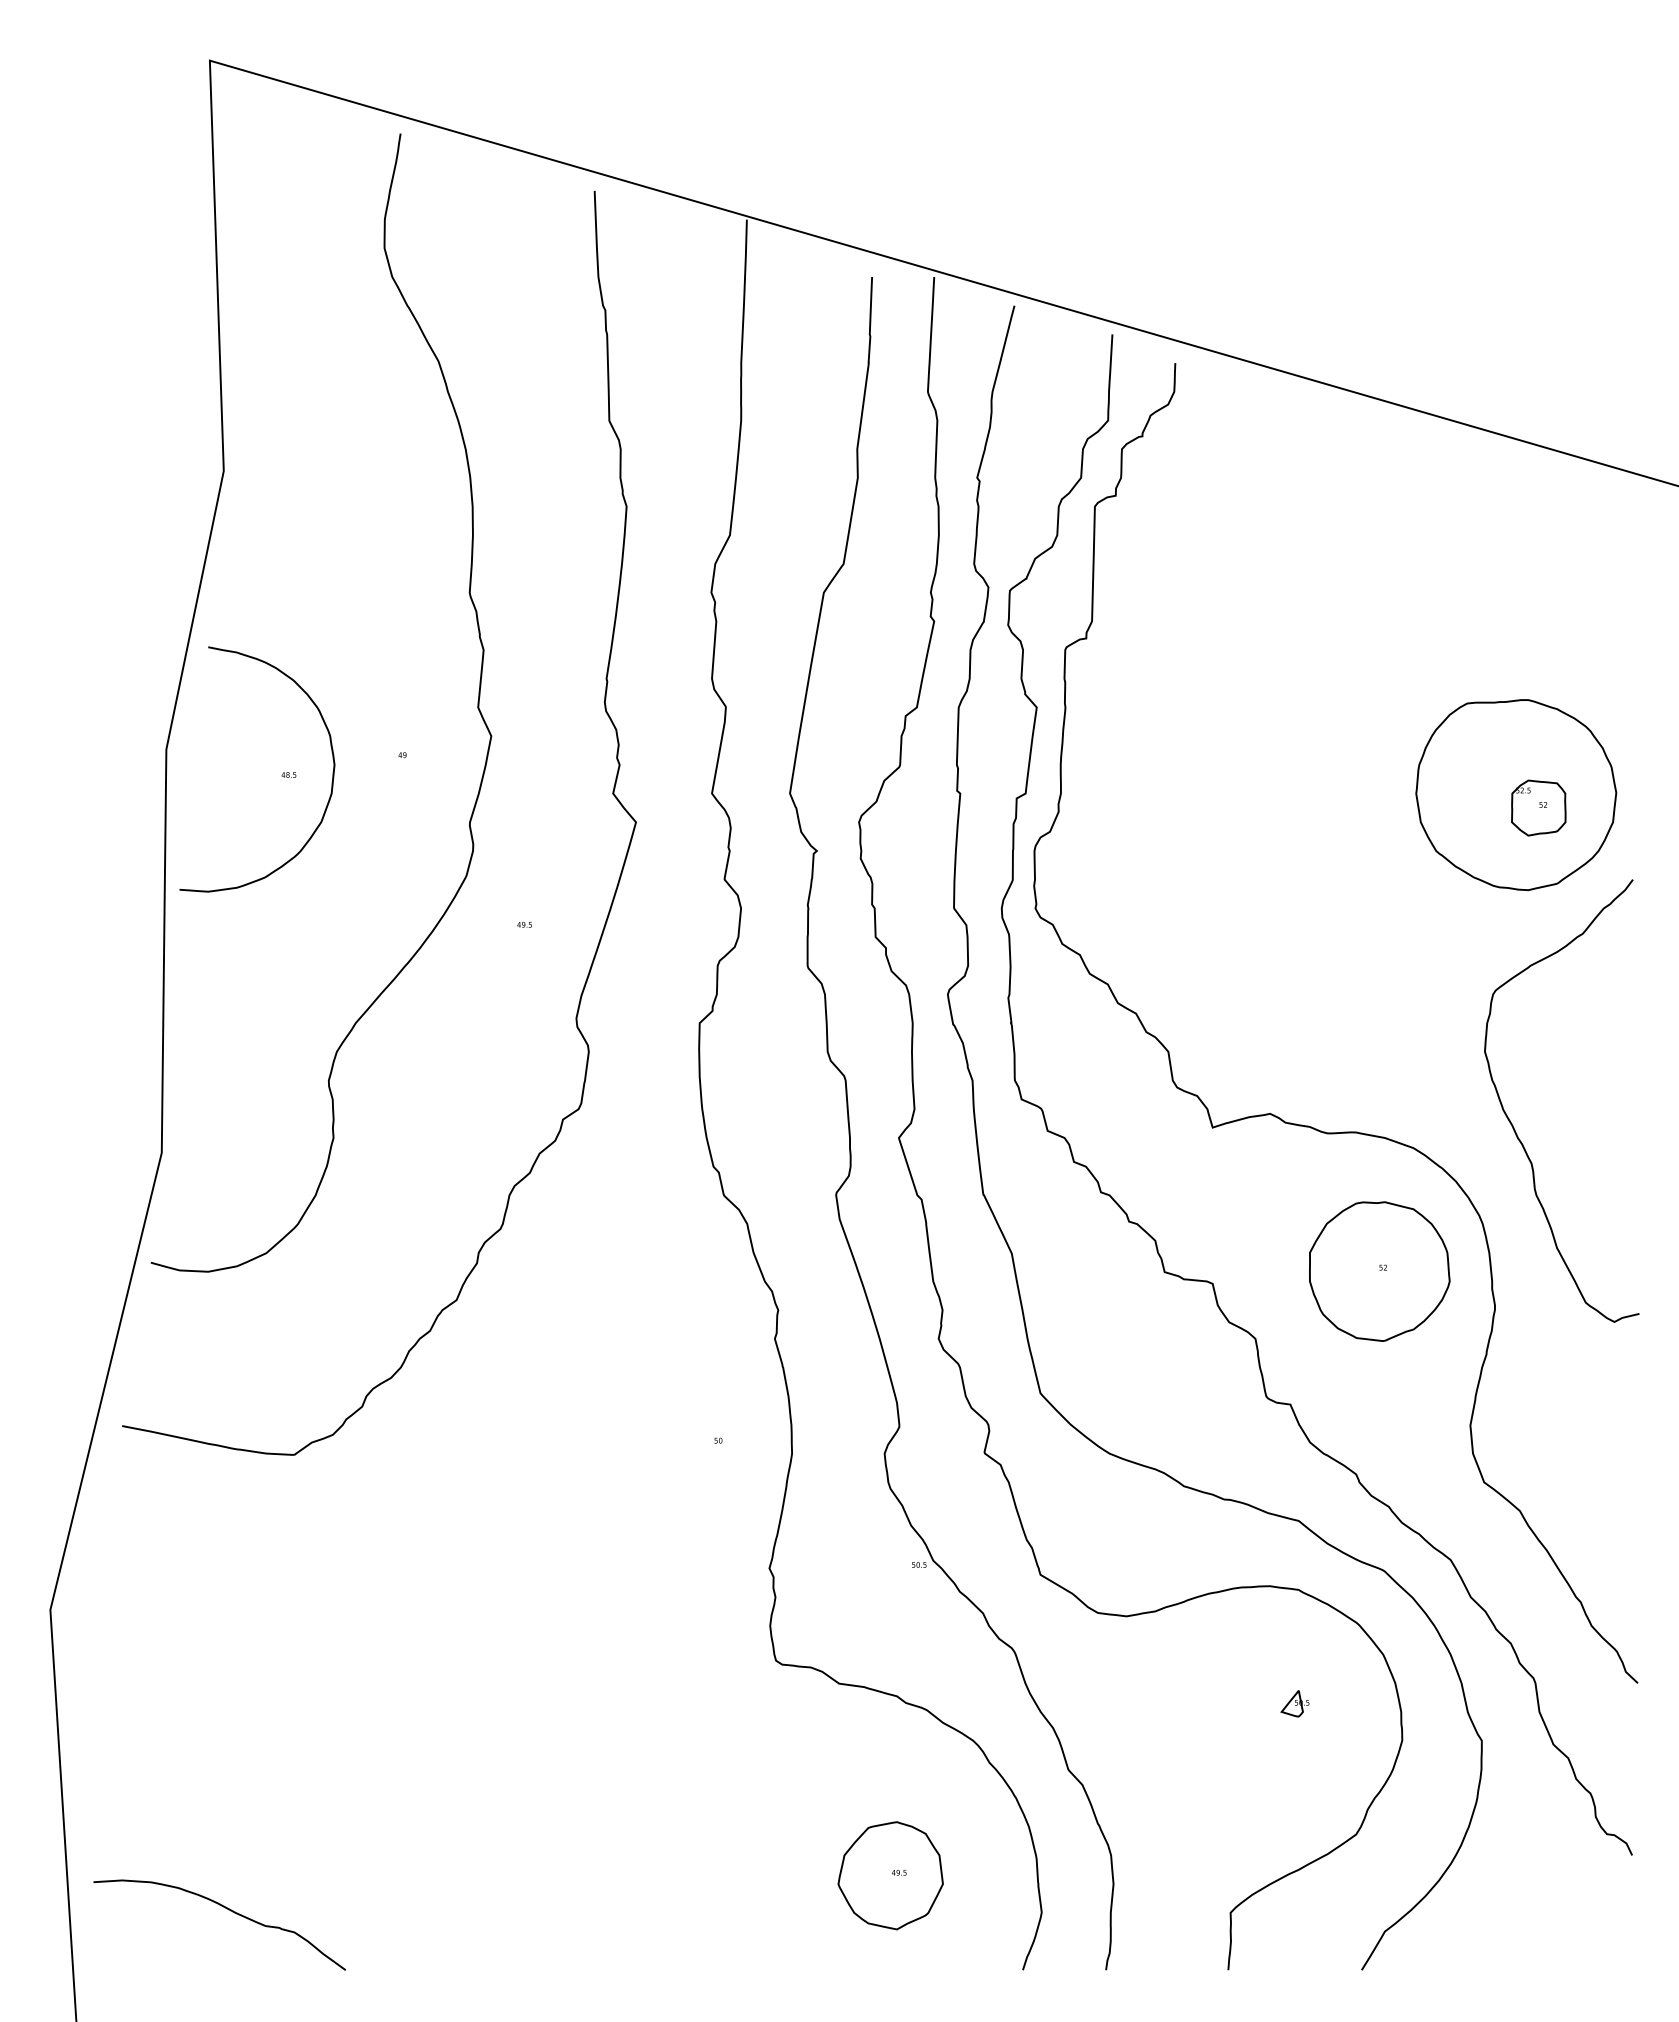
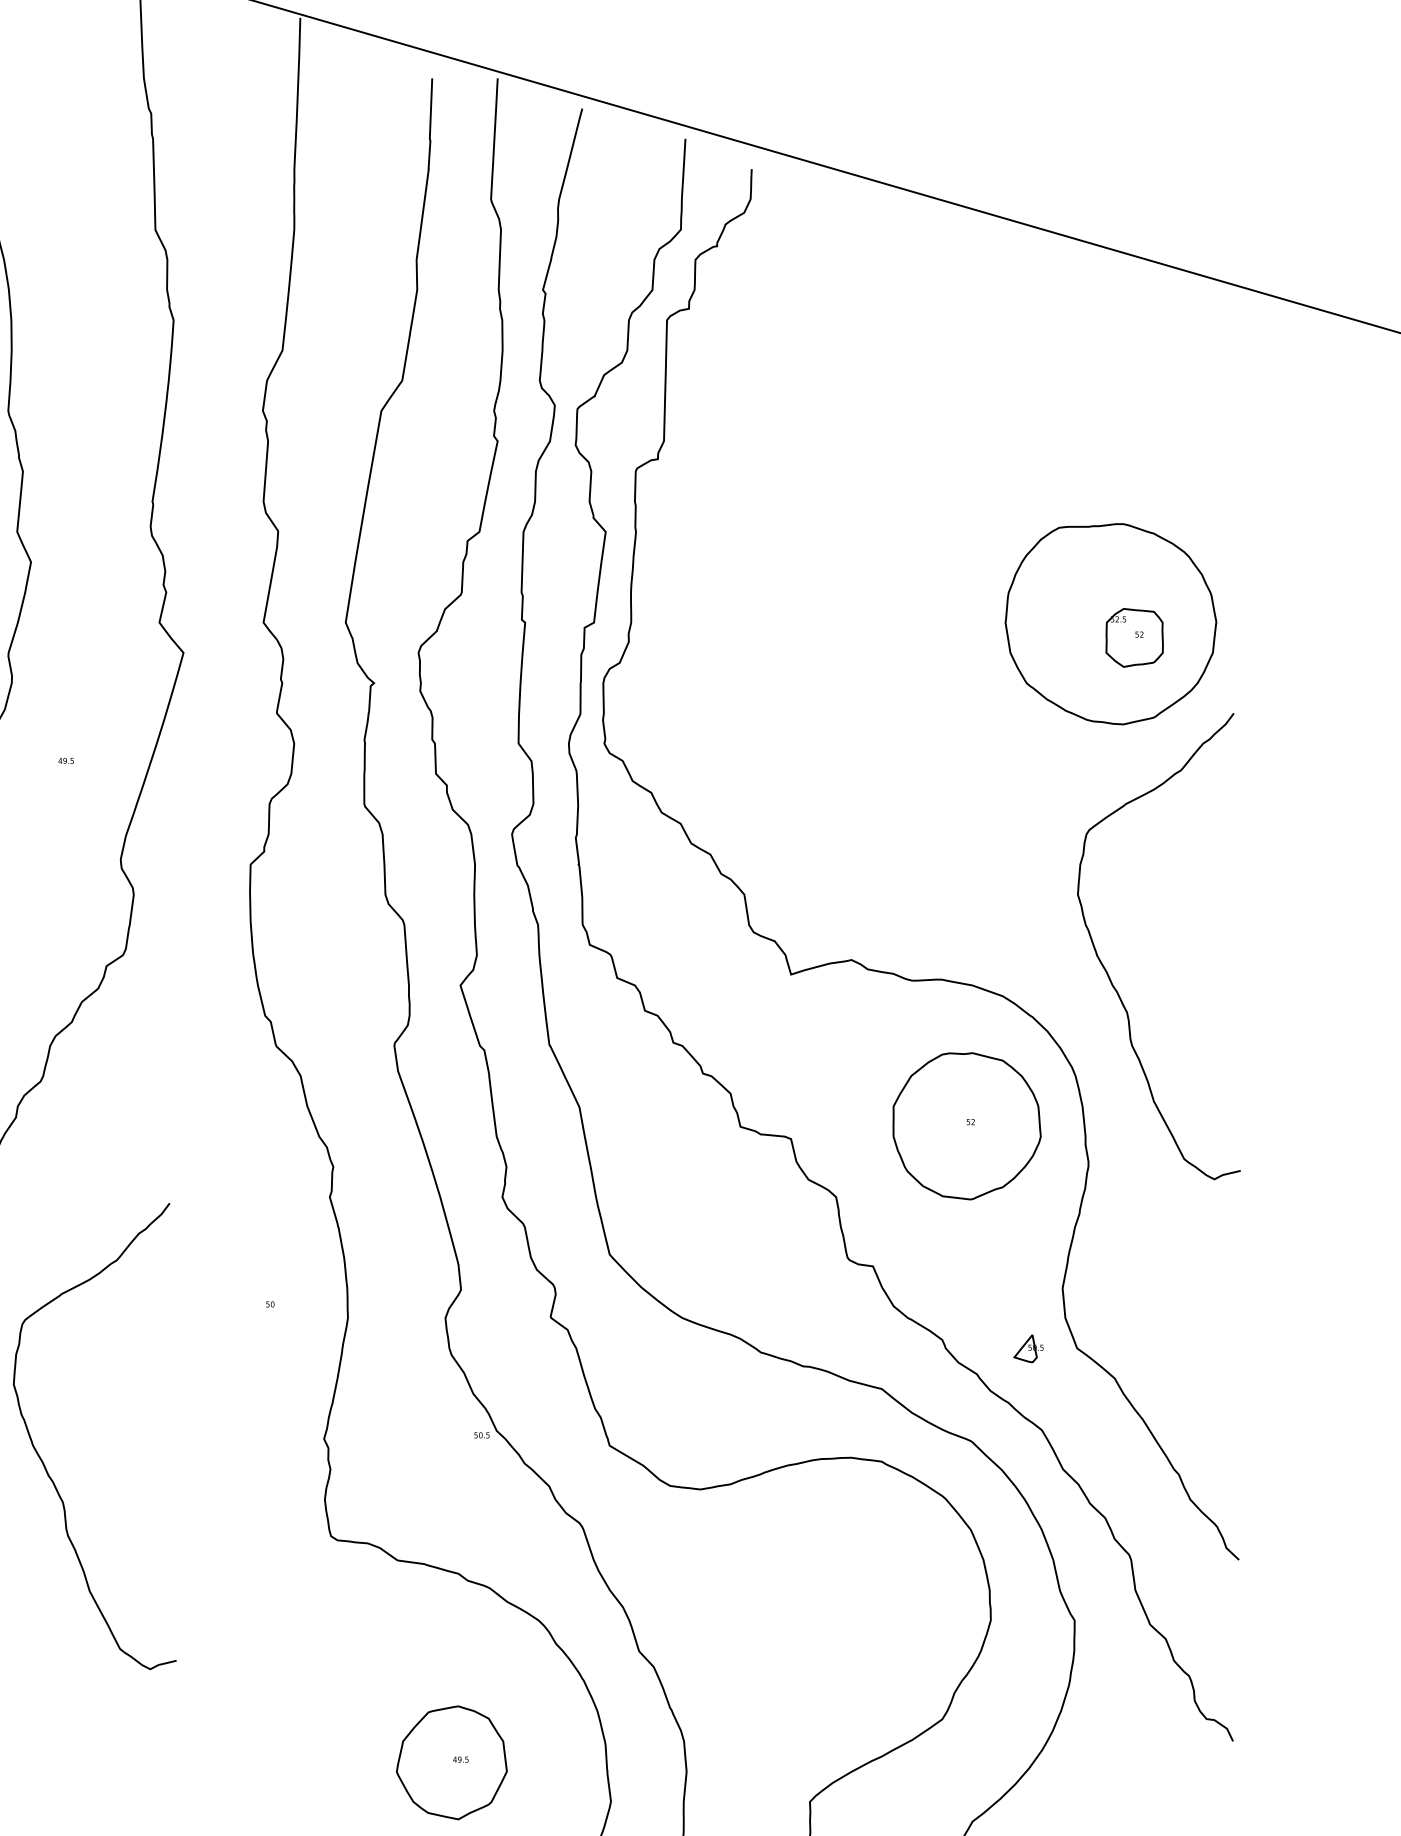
curve: (503, 1590) -> (43, 1462), added
part: (1294, 1703) -> (1027, 1348), moved

